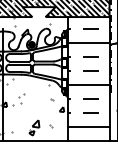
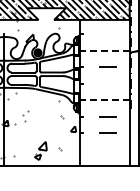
line: (90, 28) -> (107, 33), removed
line: (89, 42) -> (105, 50), solid -> dashed
line: (90, 70) -> (107, 83), removed
line: (89, 85) -> (105, 100), solid -> dashed
line: (88, 126) -> (104, 149), removed

